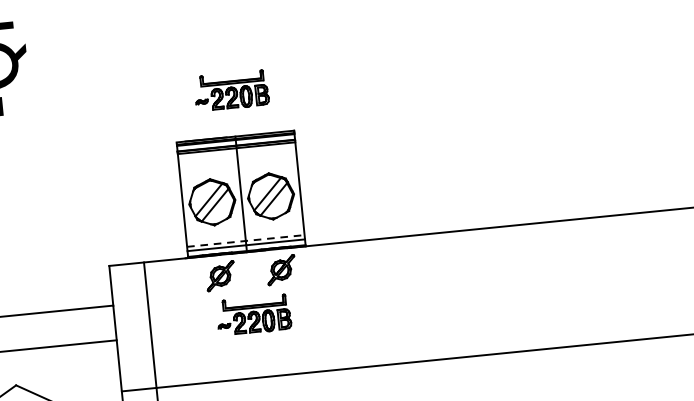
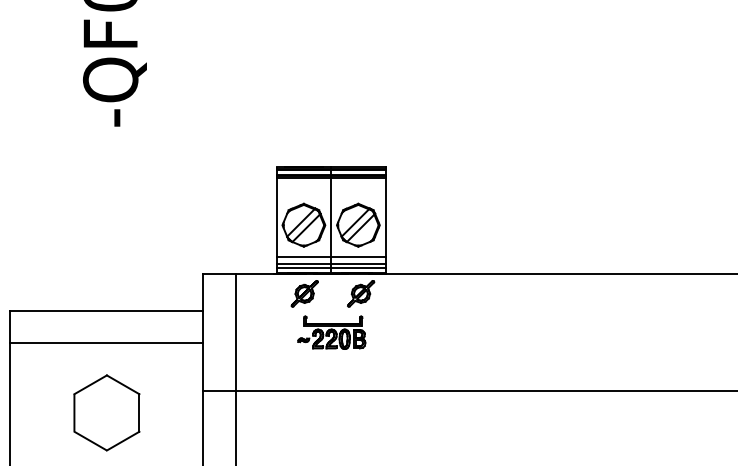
part: (231, 90) -> (331, 124), removed
line: (244, 234) -> (330, 257), added
line: (246, 240) -> (331, 263), dashed -> solid

